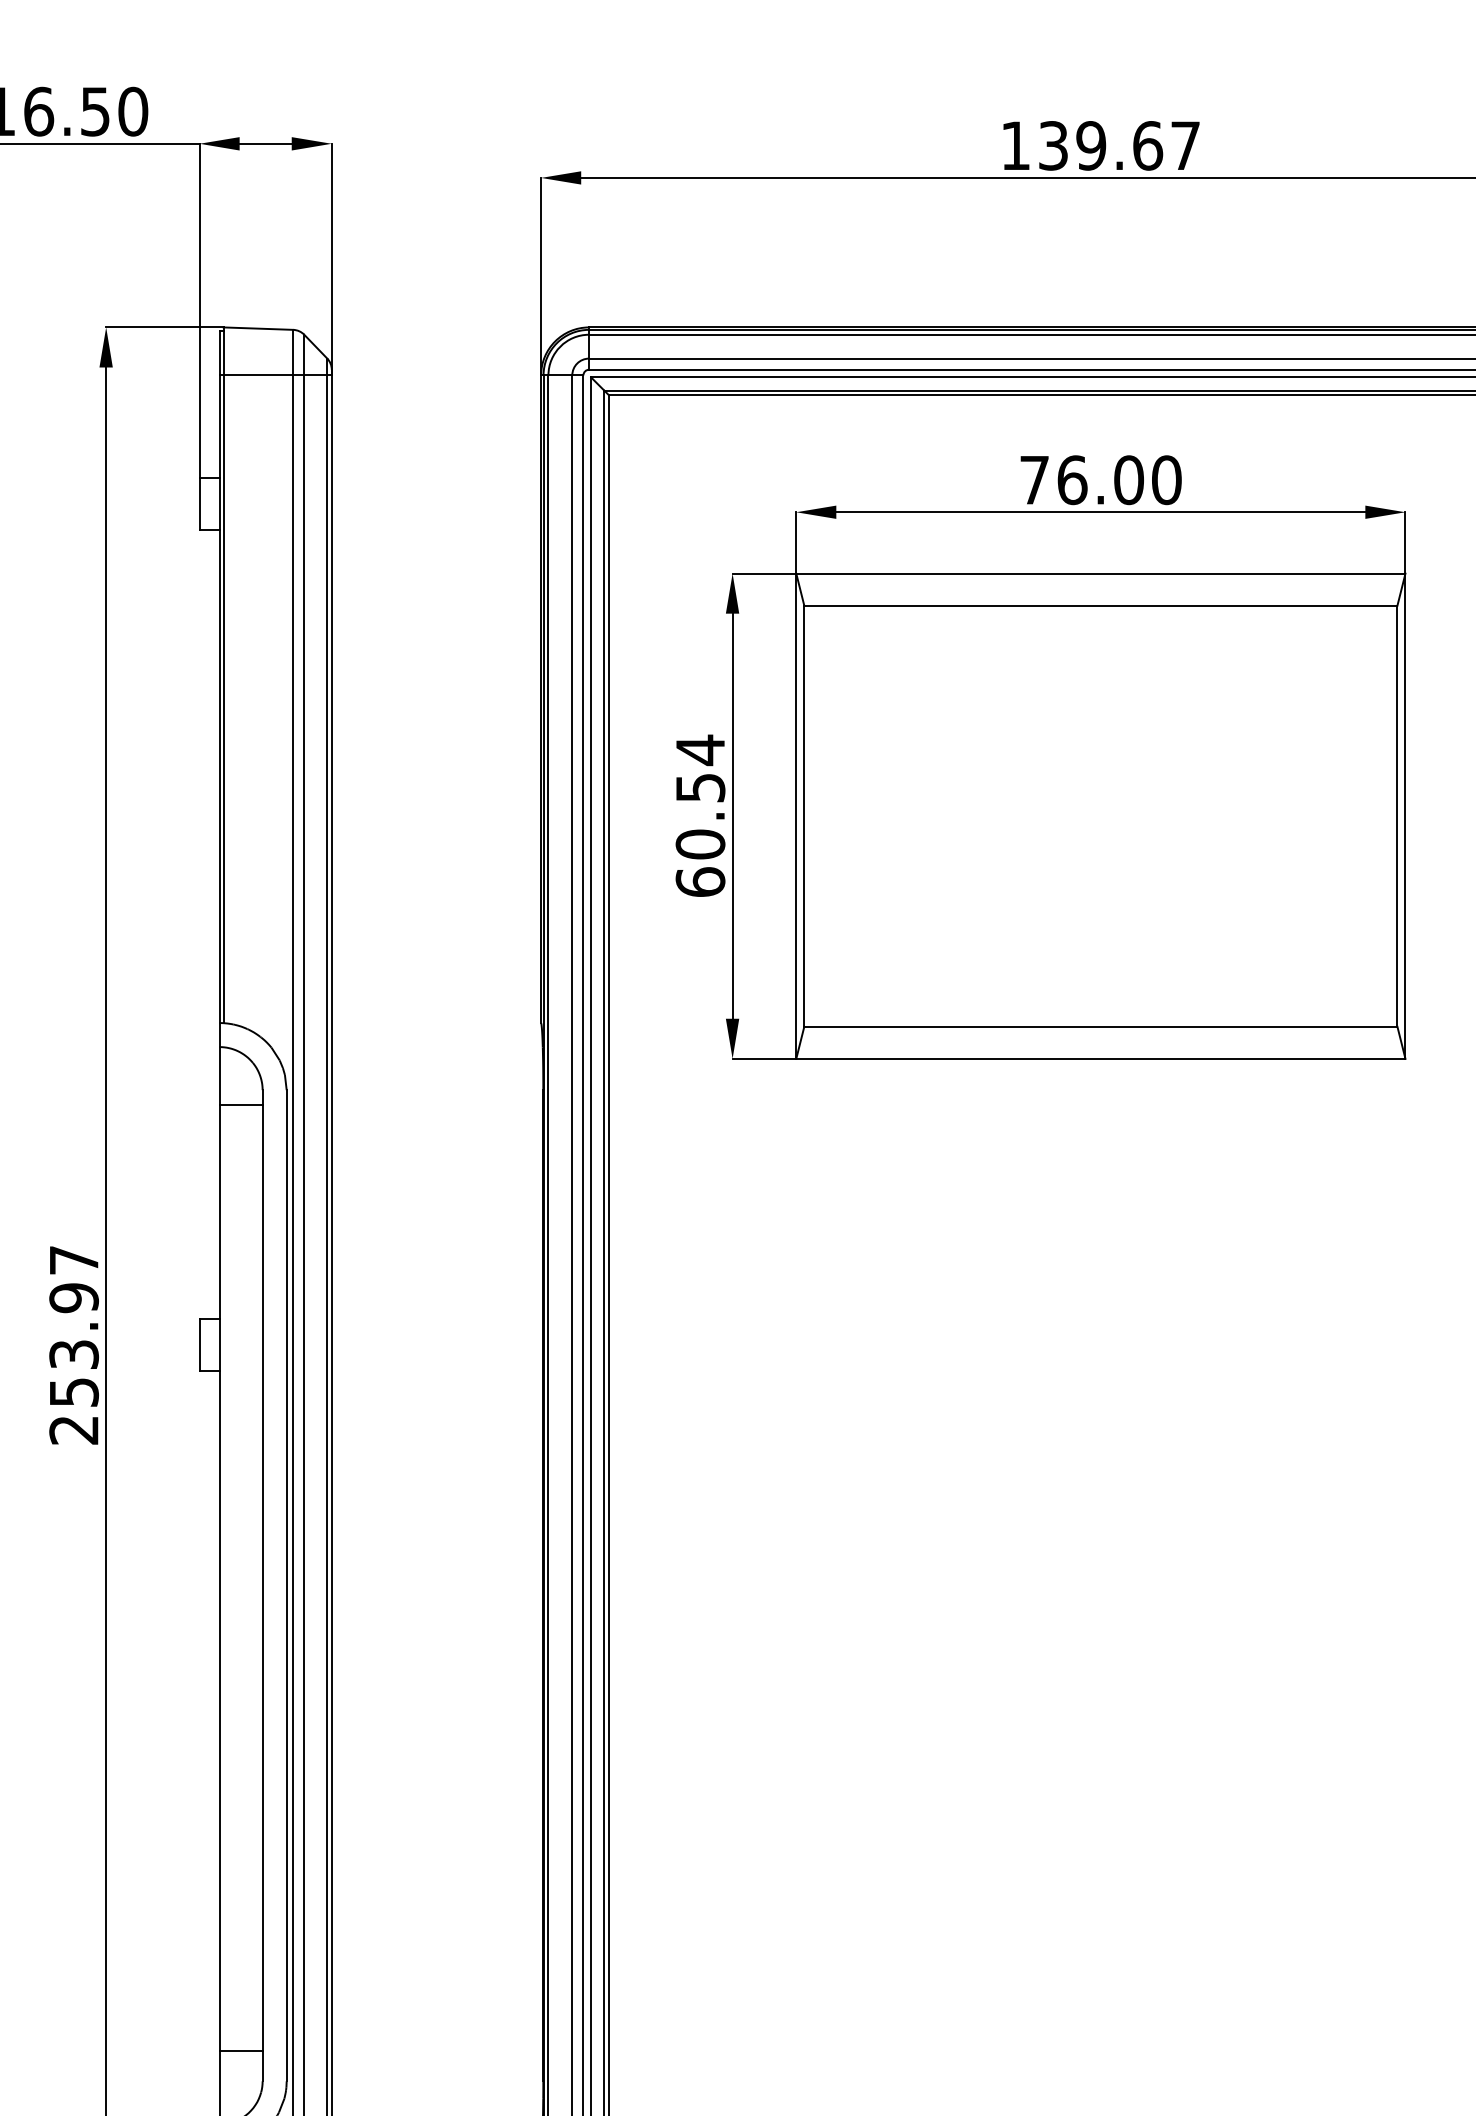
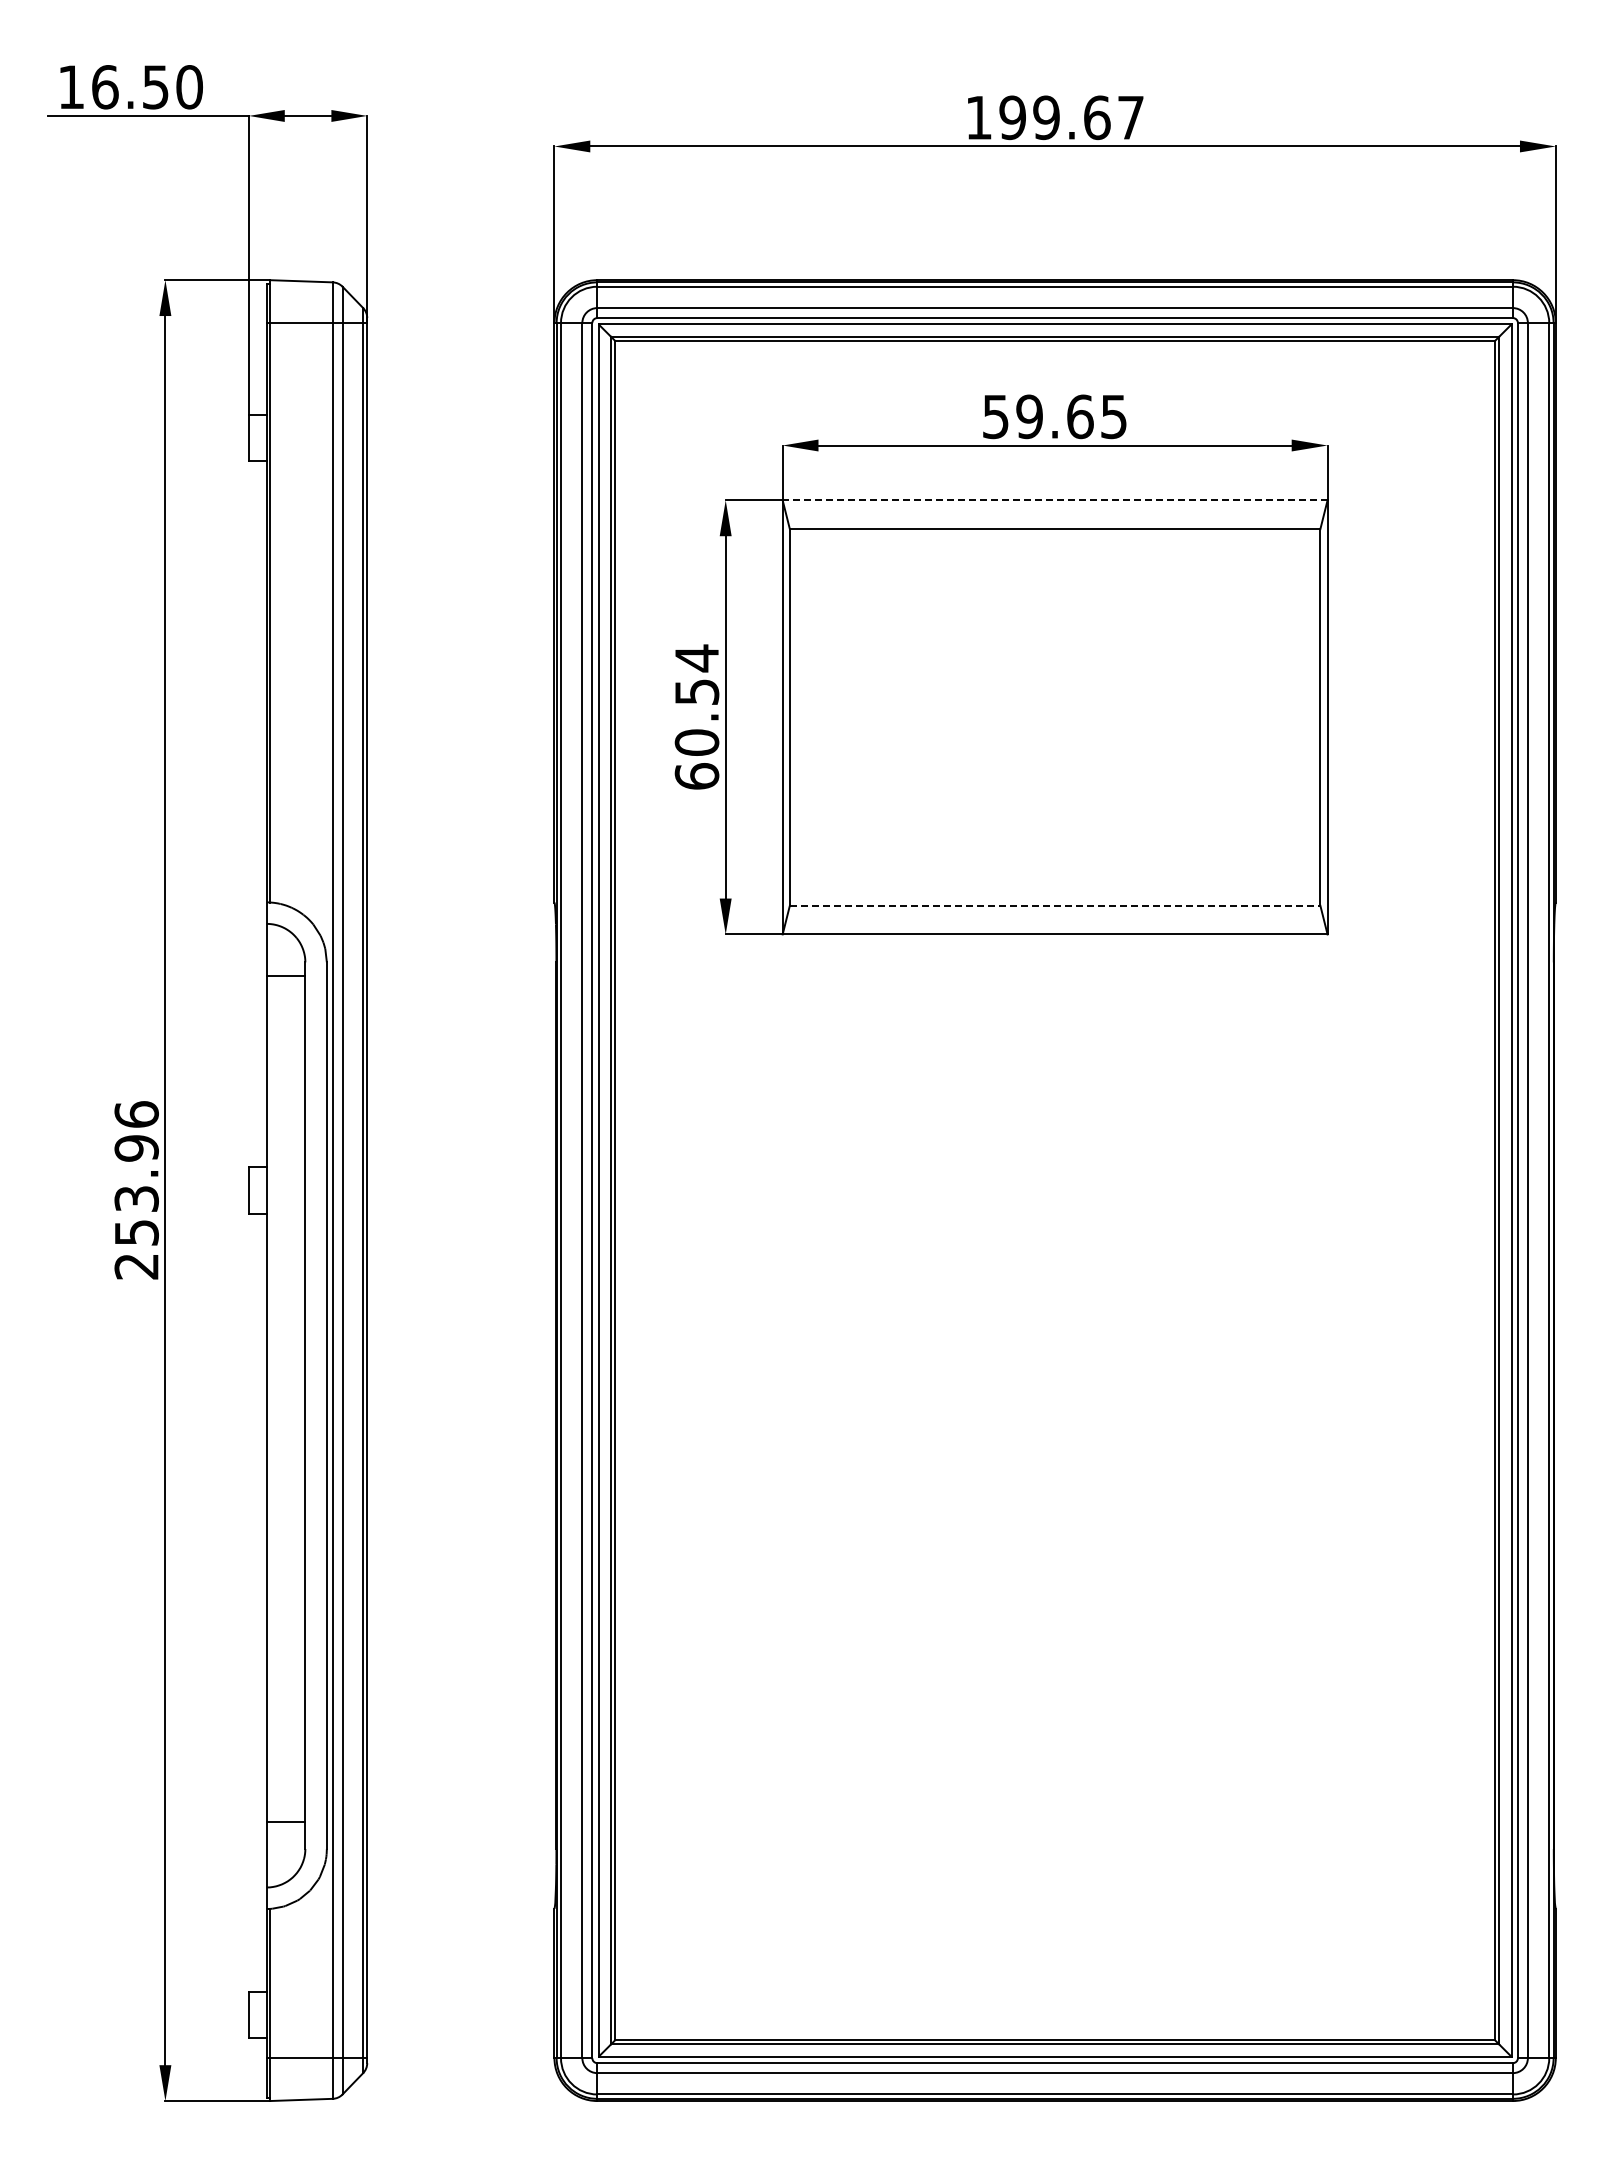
text: (1053, 145) -> (1012, 117), 139.67 -> 199.67
text: (1101, 479) -> (1055, 416), 76.00 -> 59.65
line: (1100, 573) -> (1054, 500), solid -> dashed
line: (1101, 1026) -> (1055, 905), solid -> dashed
text: (73, 1260) -> (136, 1114), 253.97 -> 253.96

